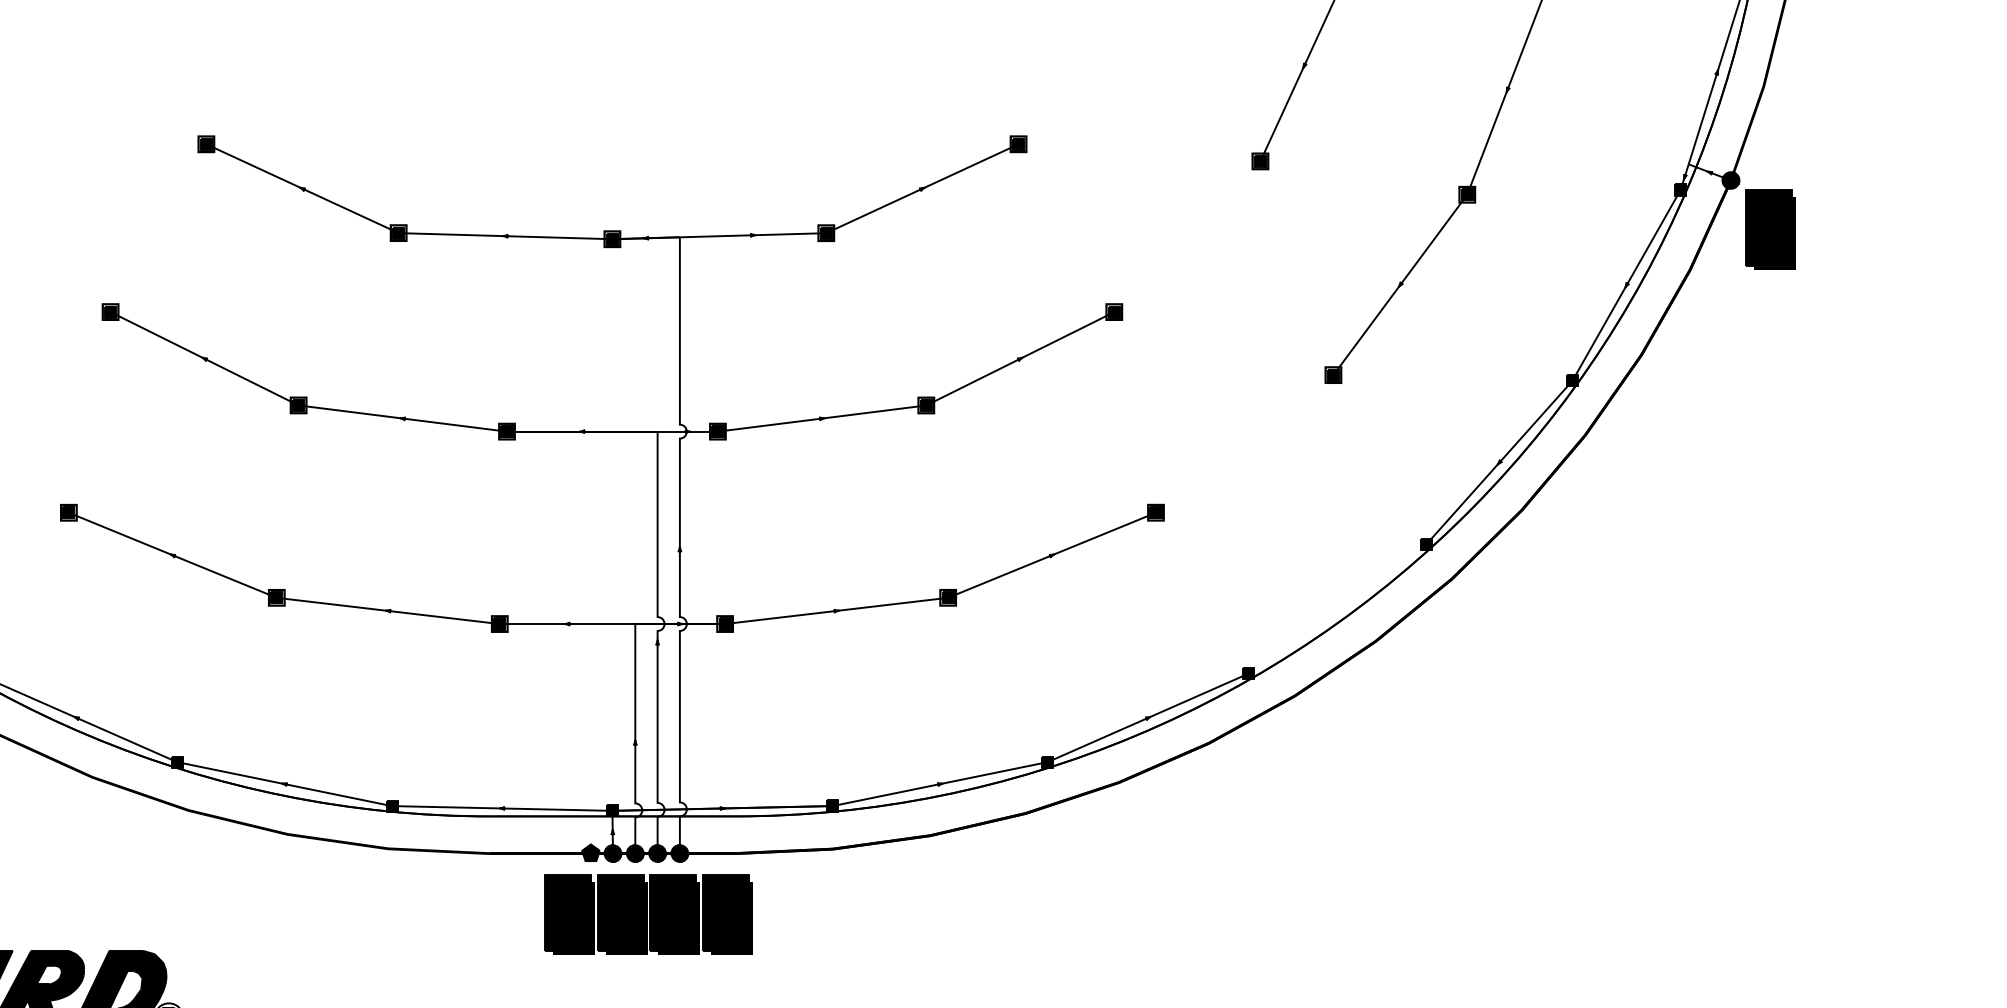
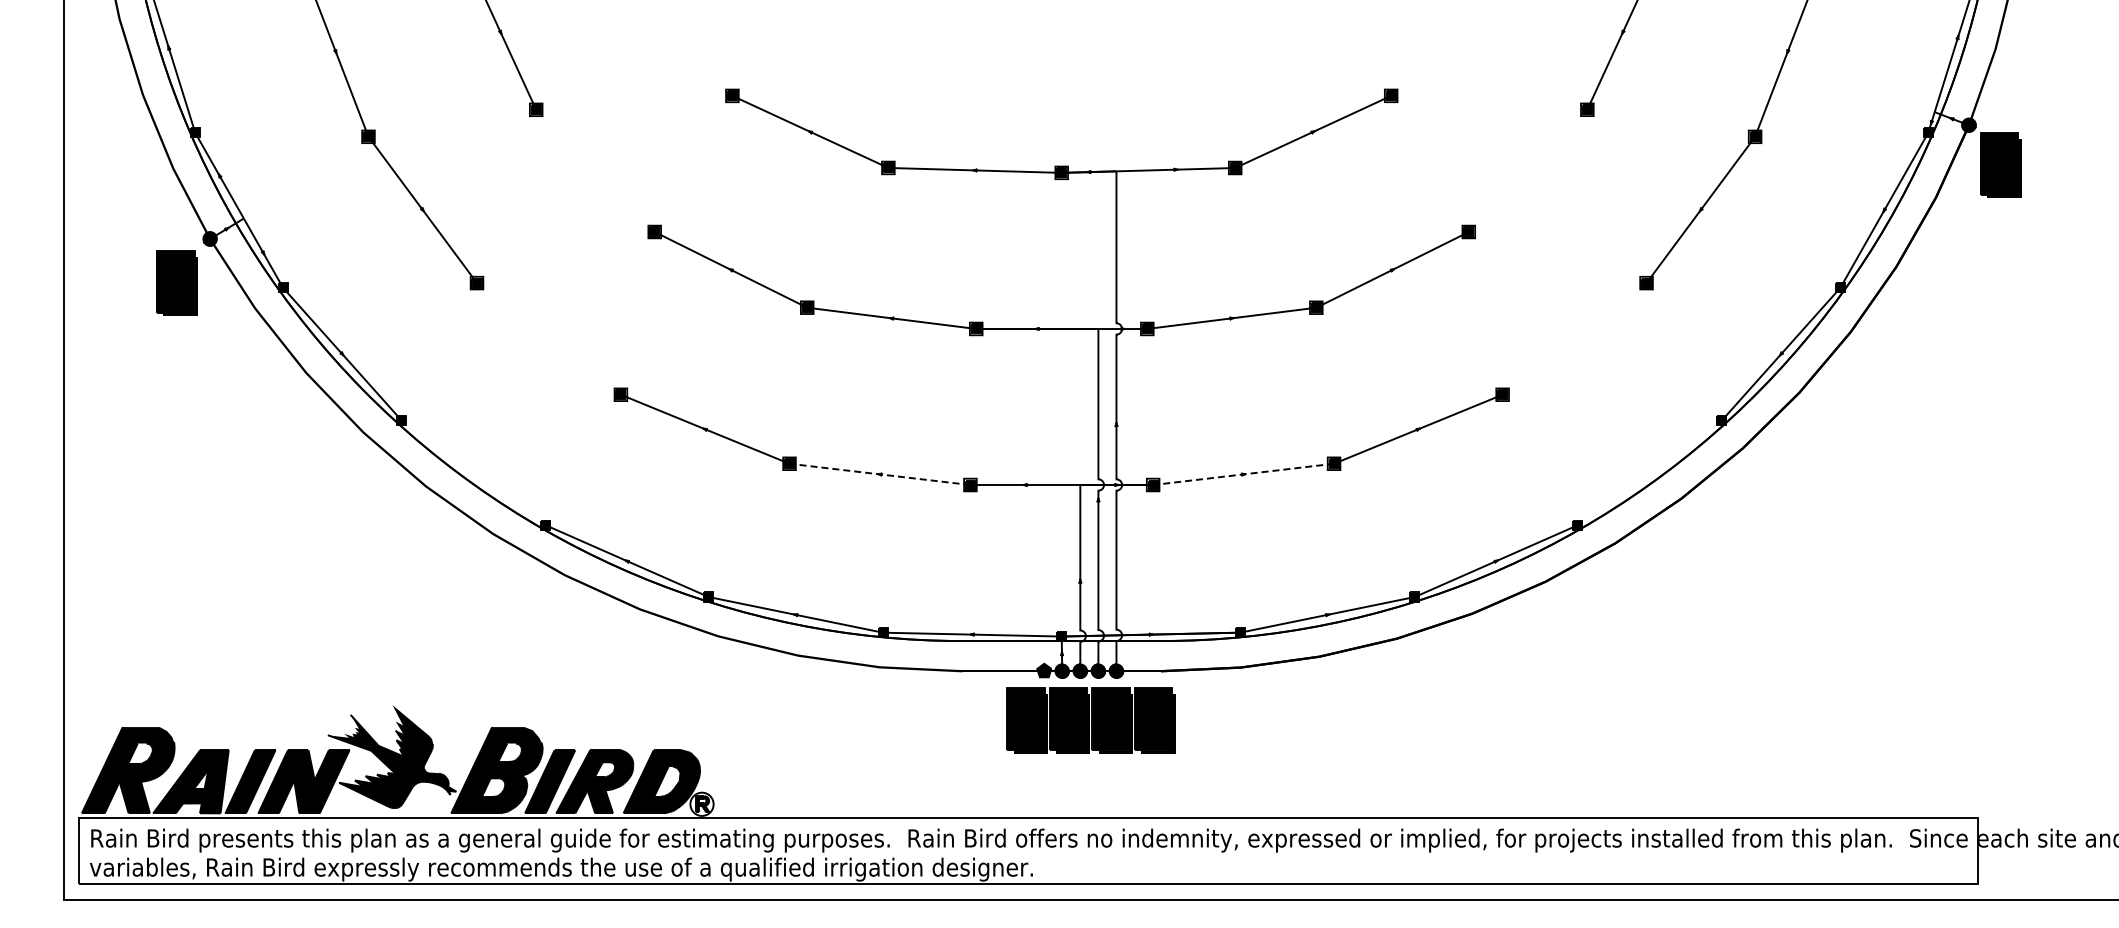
line: (387, 611) -> (879, 474), solid -> dashed
line: (836, 611) -> (1243, 474), solid -> dashed

